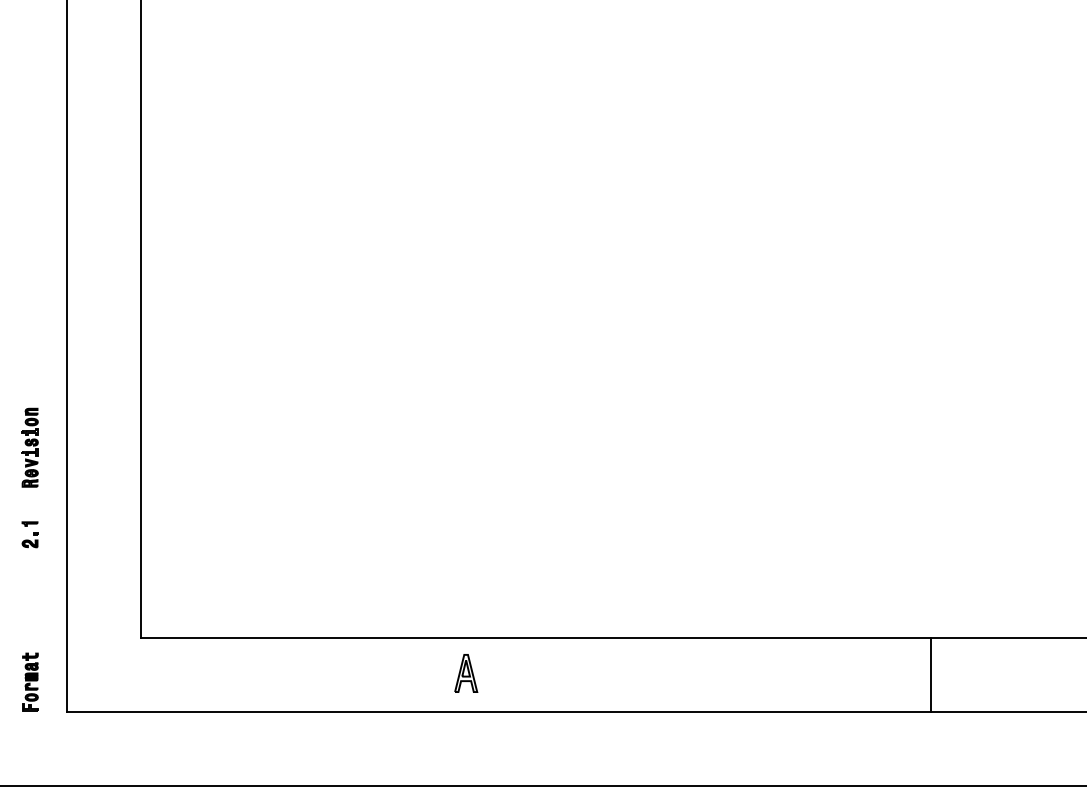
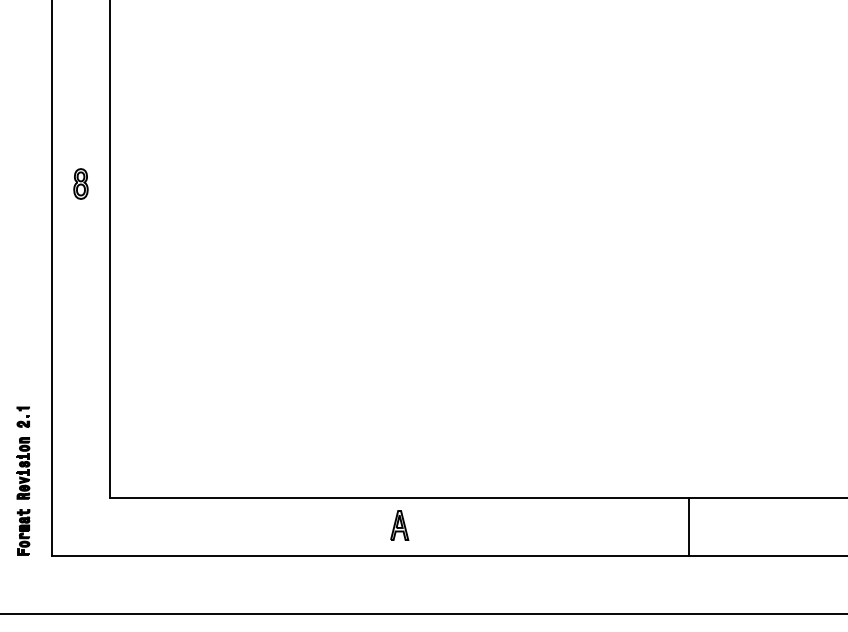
part: (103, 235) -> (80, 183), added
part: (30, 447) -> (23, 468), moved
part: (465, 673) -> (399, 525), moved
line: (931, 674) -> (689, 526), moved

